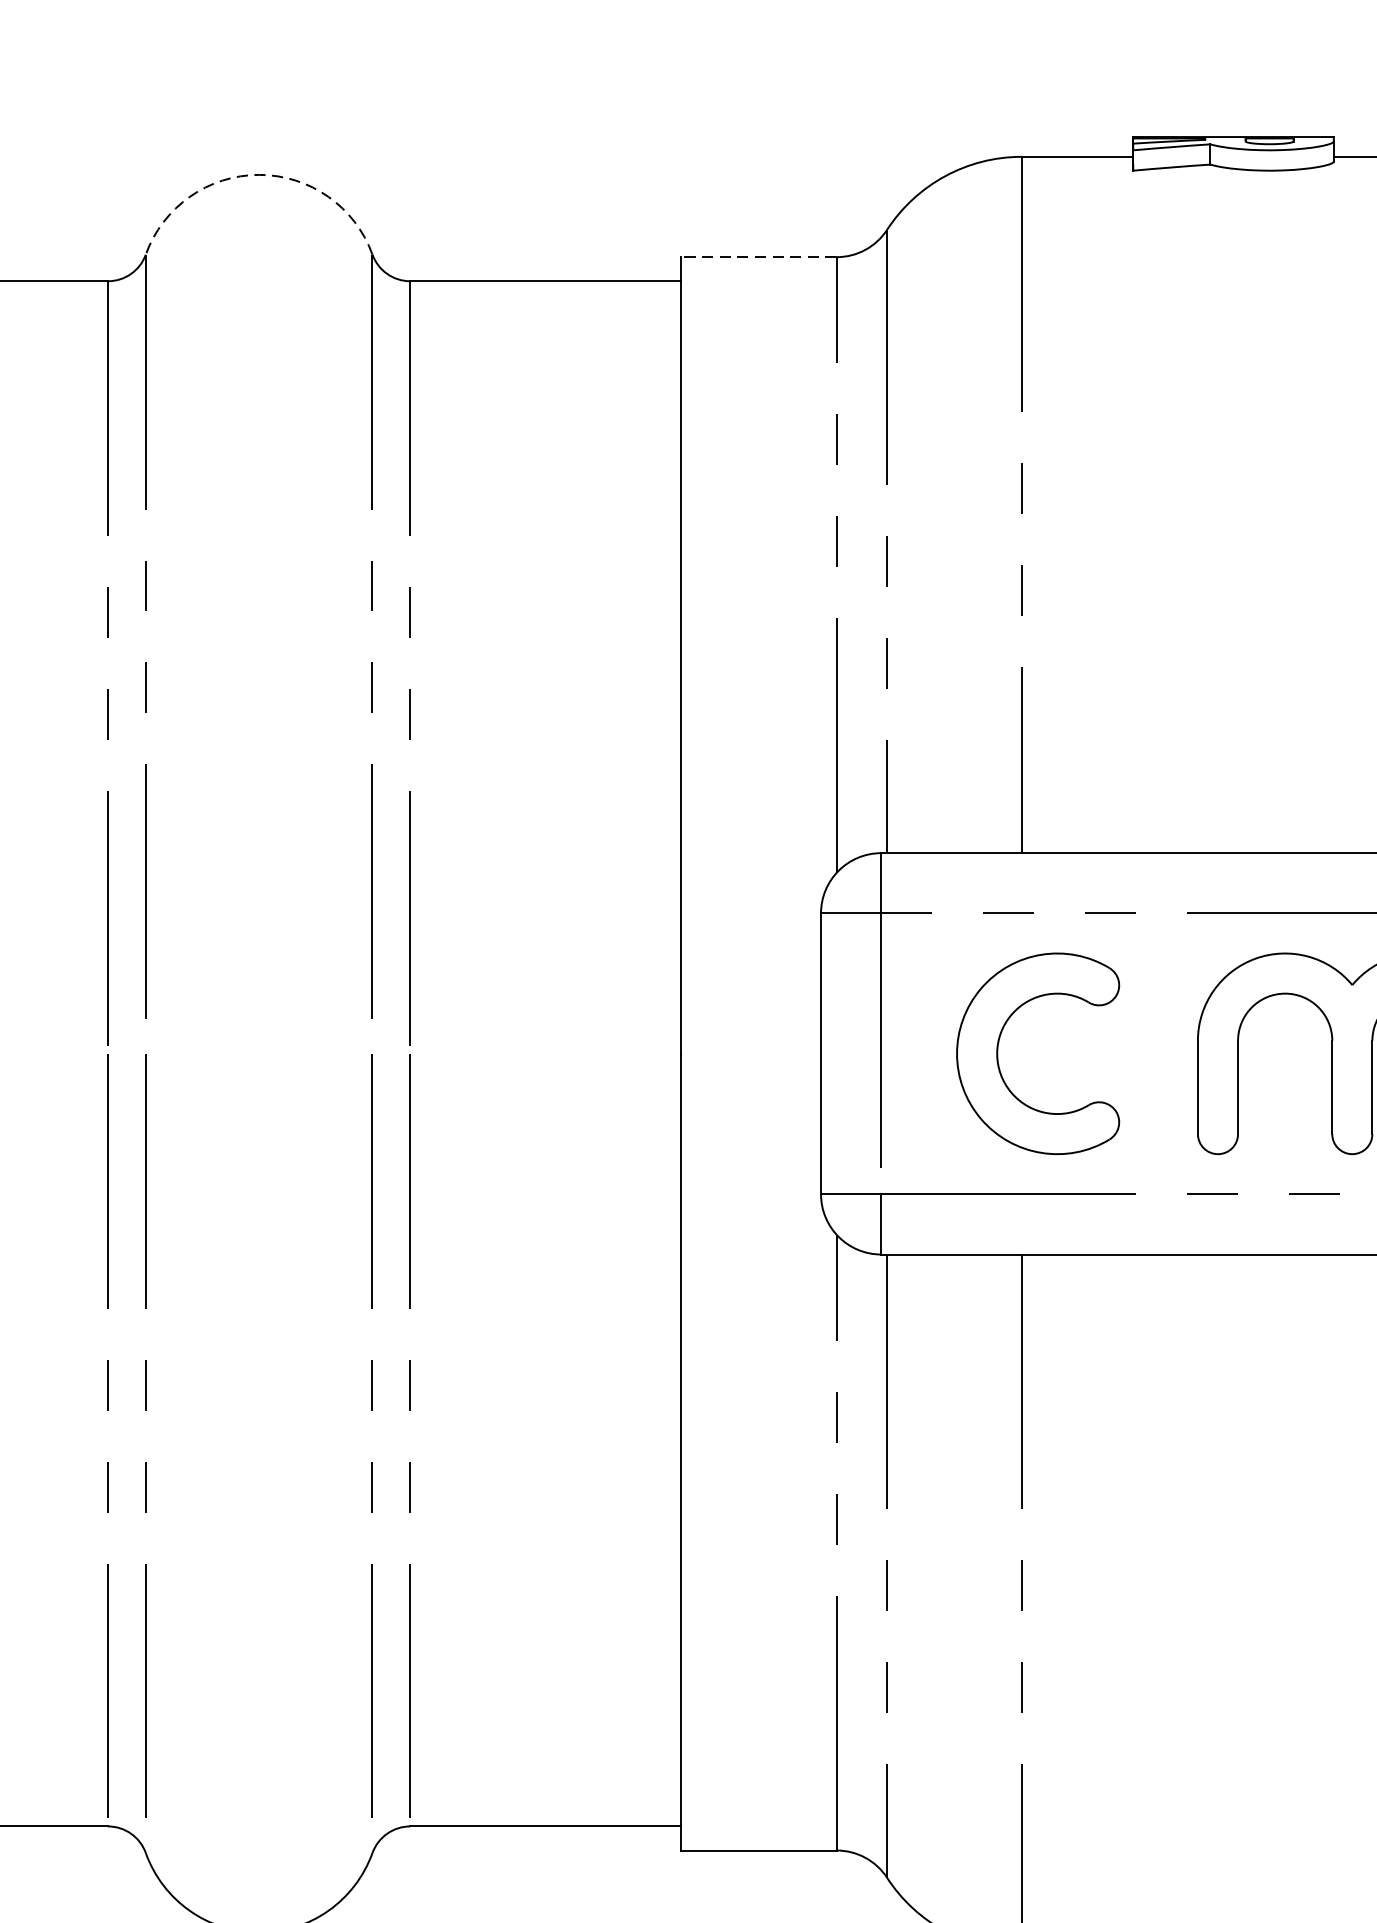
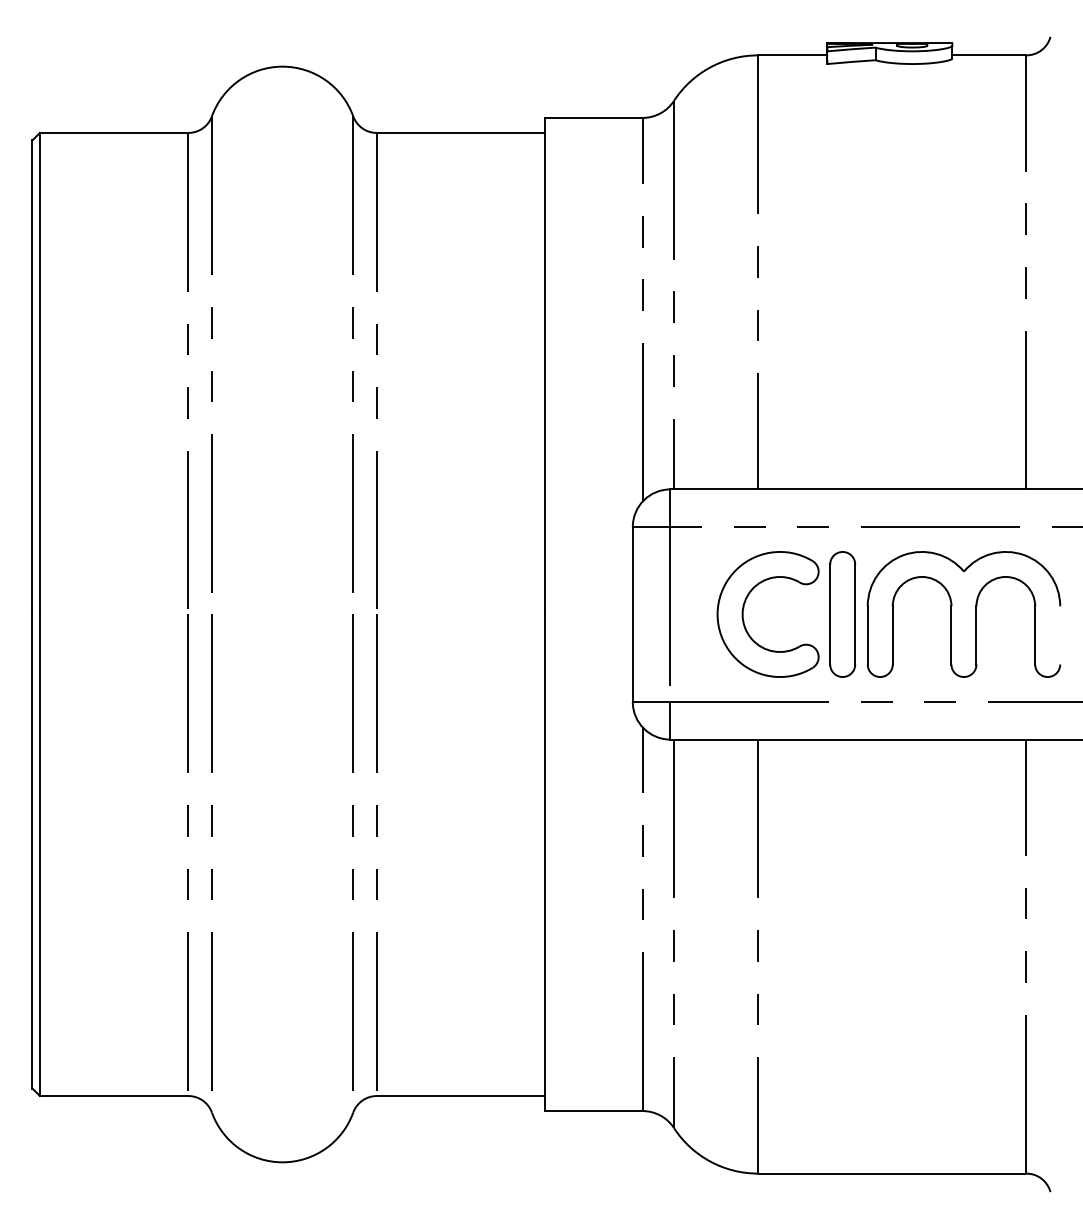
arc: (258, 174) -> (282, 66), dashed -> solid
line: (757, 256) -> (593, 117), dashed -> solid
part: (1157, 1053) -> (842, 614), added

